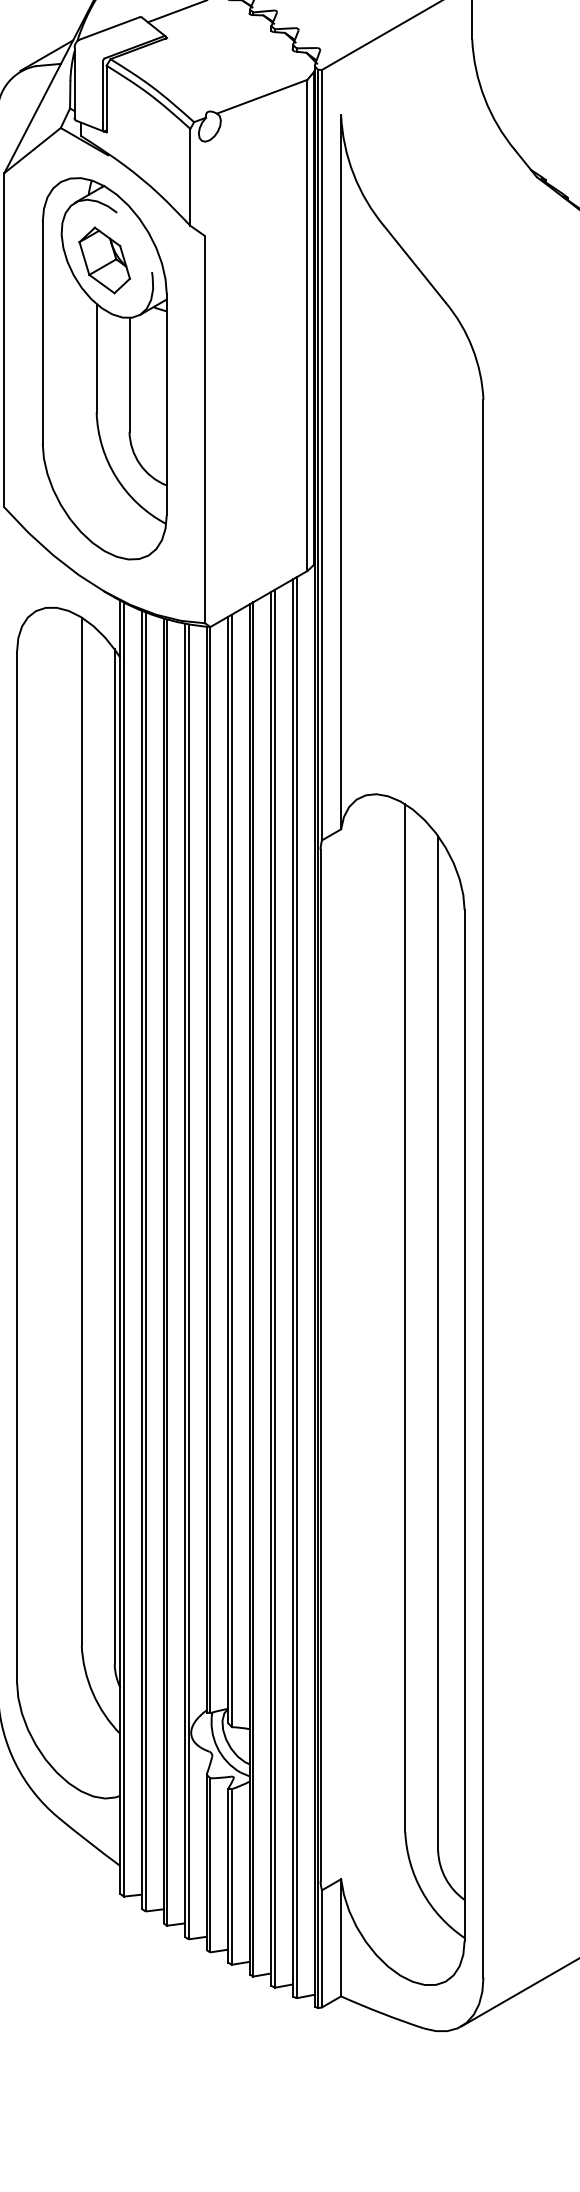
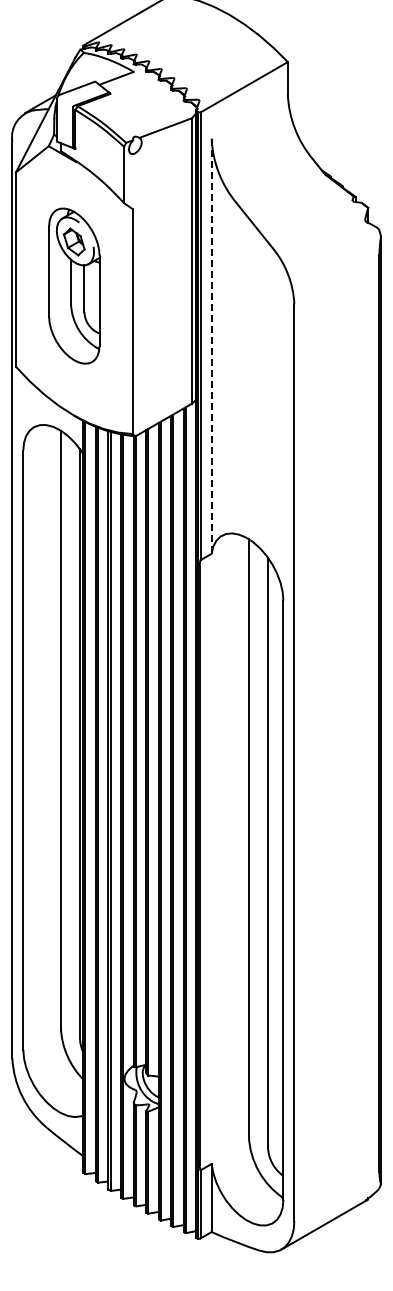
part: (105, 367) -> (74, 285), size x0.7
line: (340, 472) -> (211, 346), solid -> dashed

